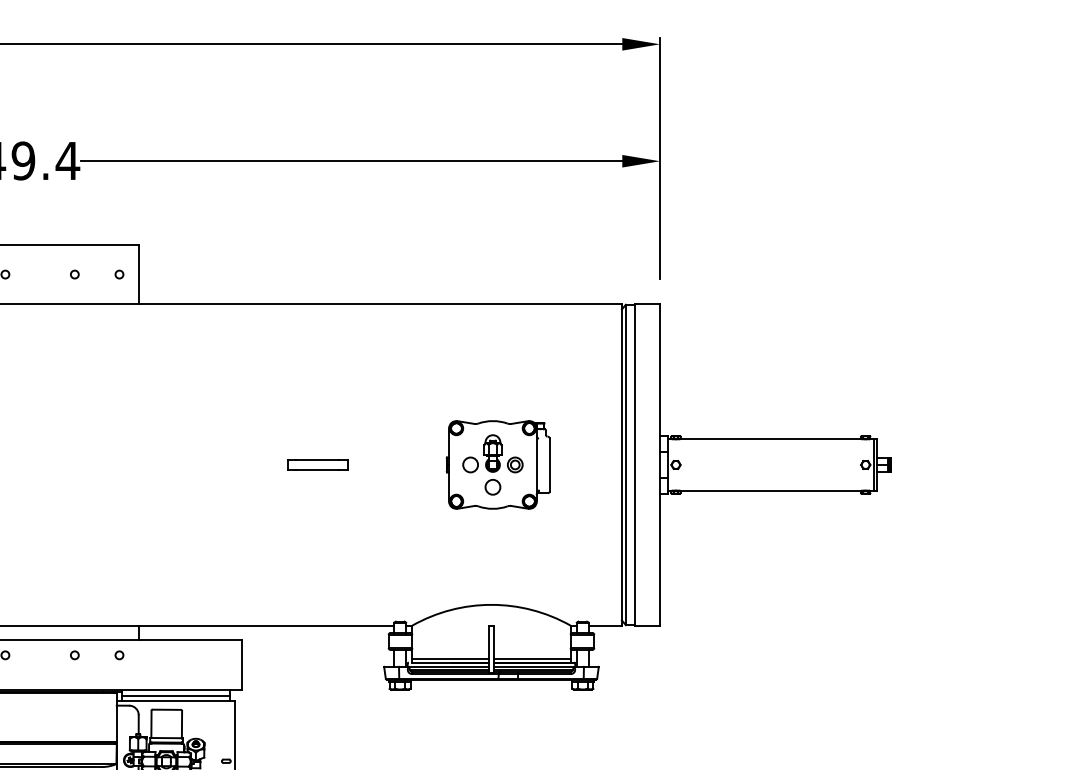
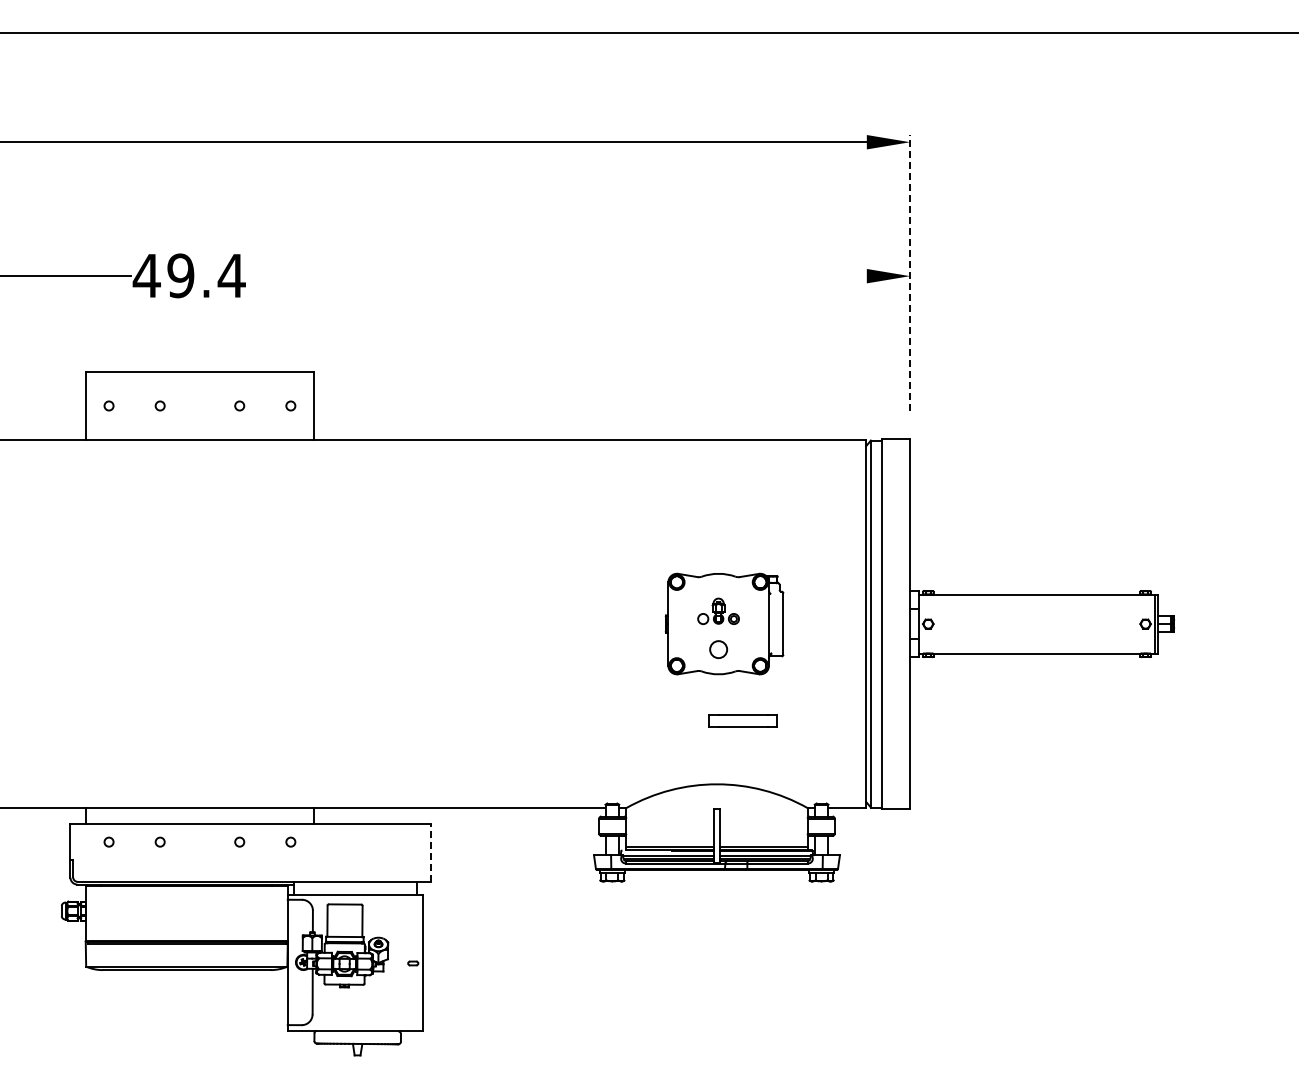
line: (660, 158) -> (910, 272), solid -> dashed
line: (351, 161) -> (556, 276), removed
part: (492, 453) -> (718, 611), size x0.6
part: (317, 464) -> (742, 720), moved
line: (241, 664) -> (430, 852), solid -> dashed
line: (175, 695) -> (355, 888), removed

